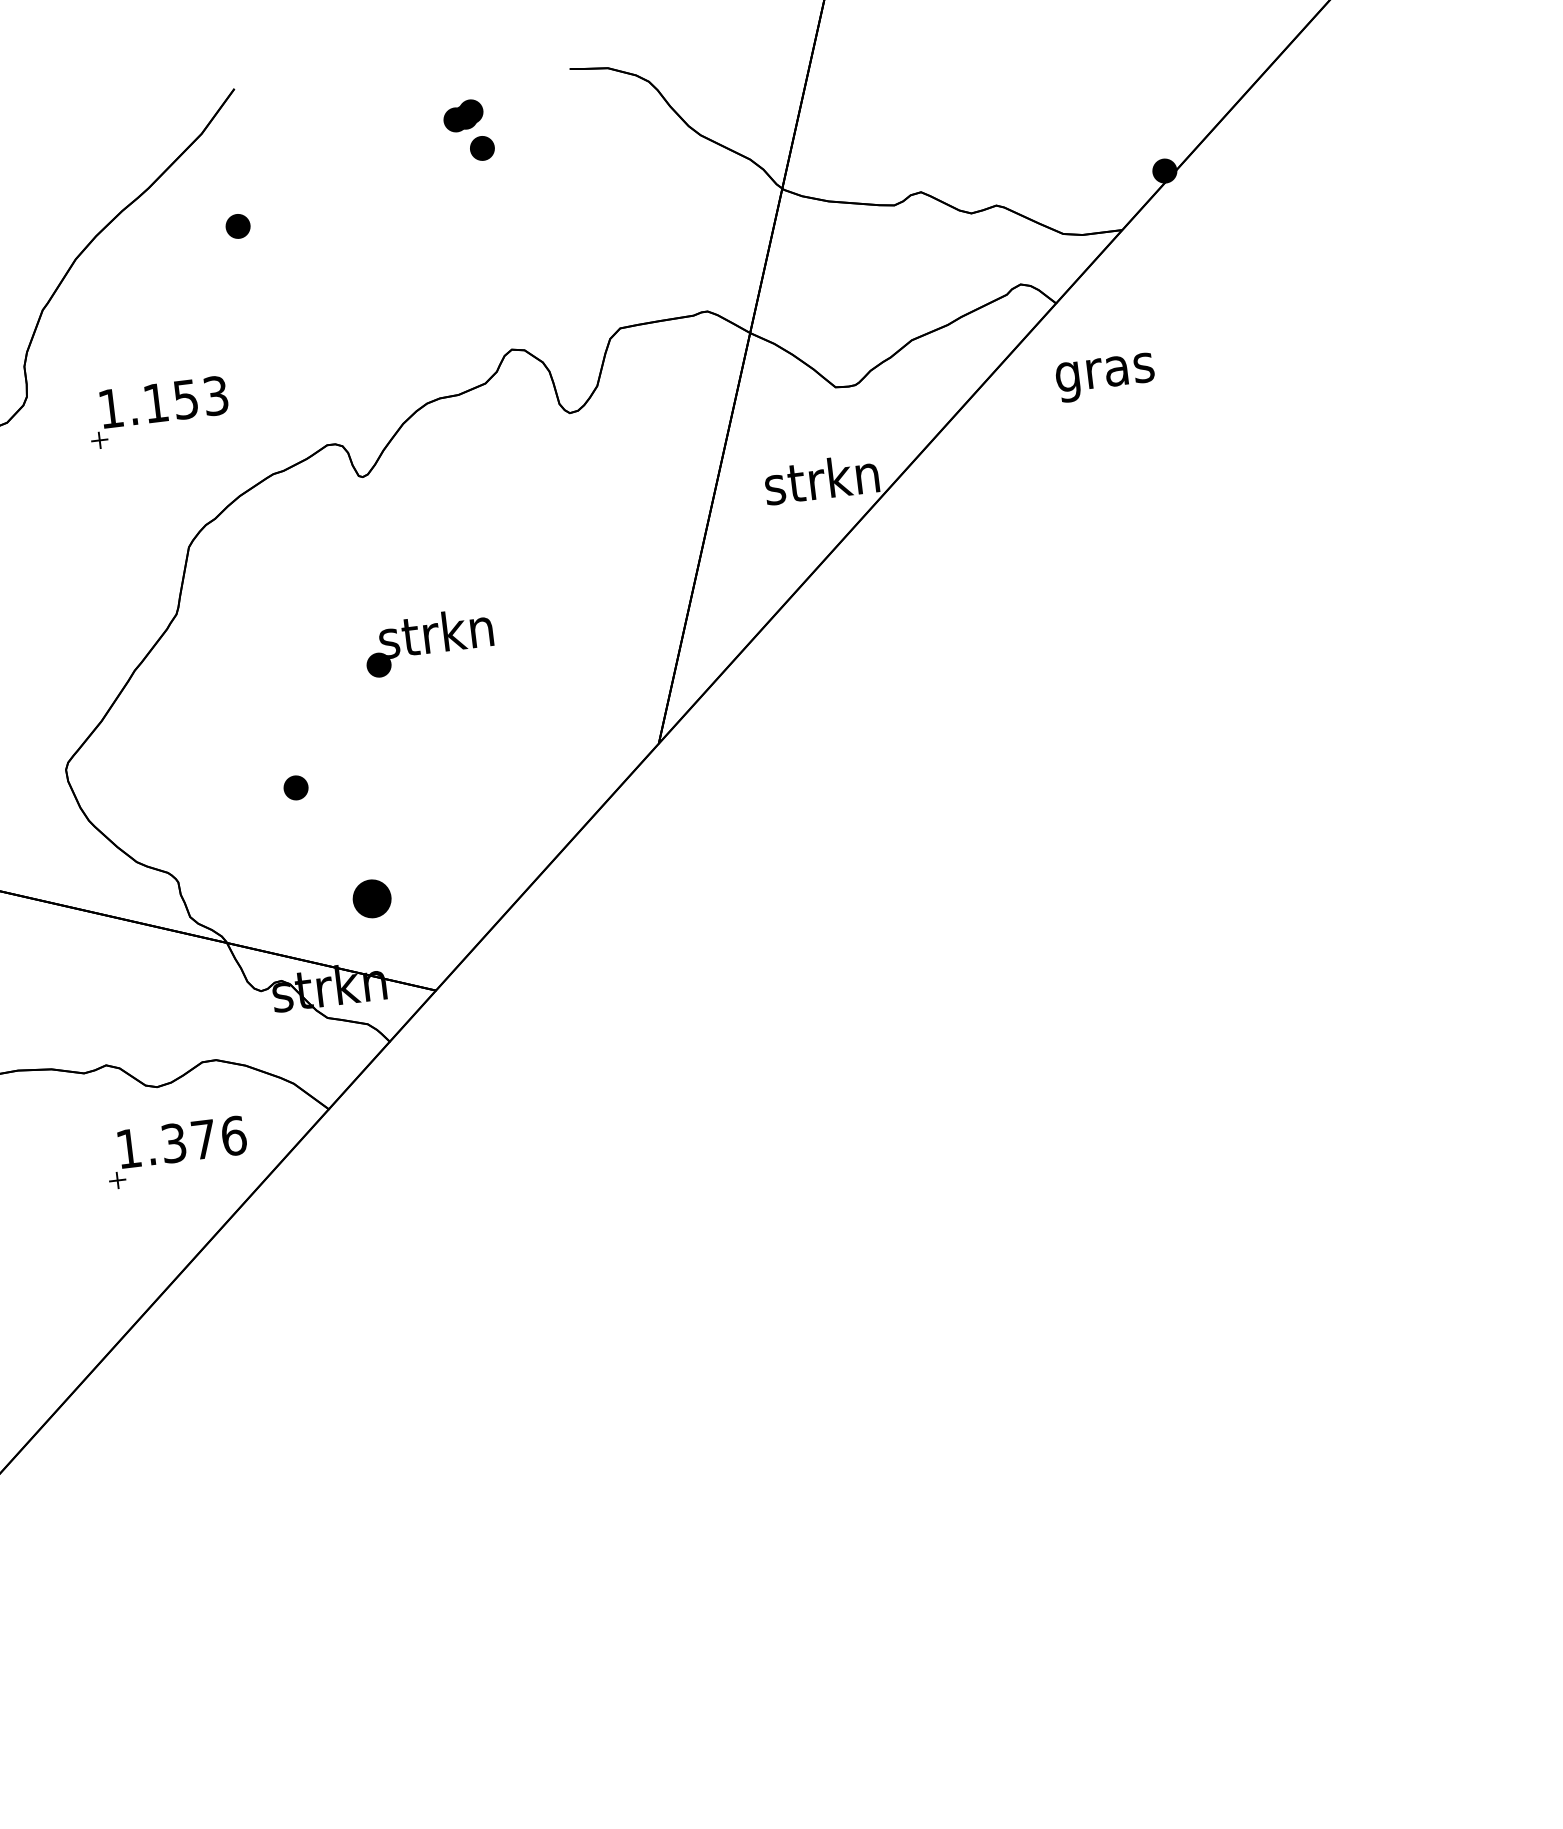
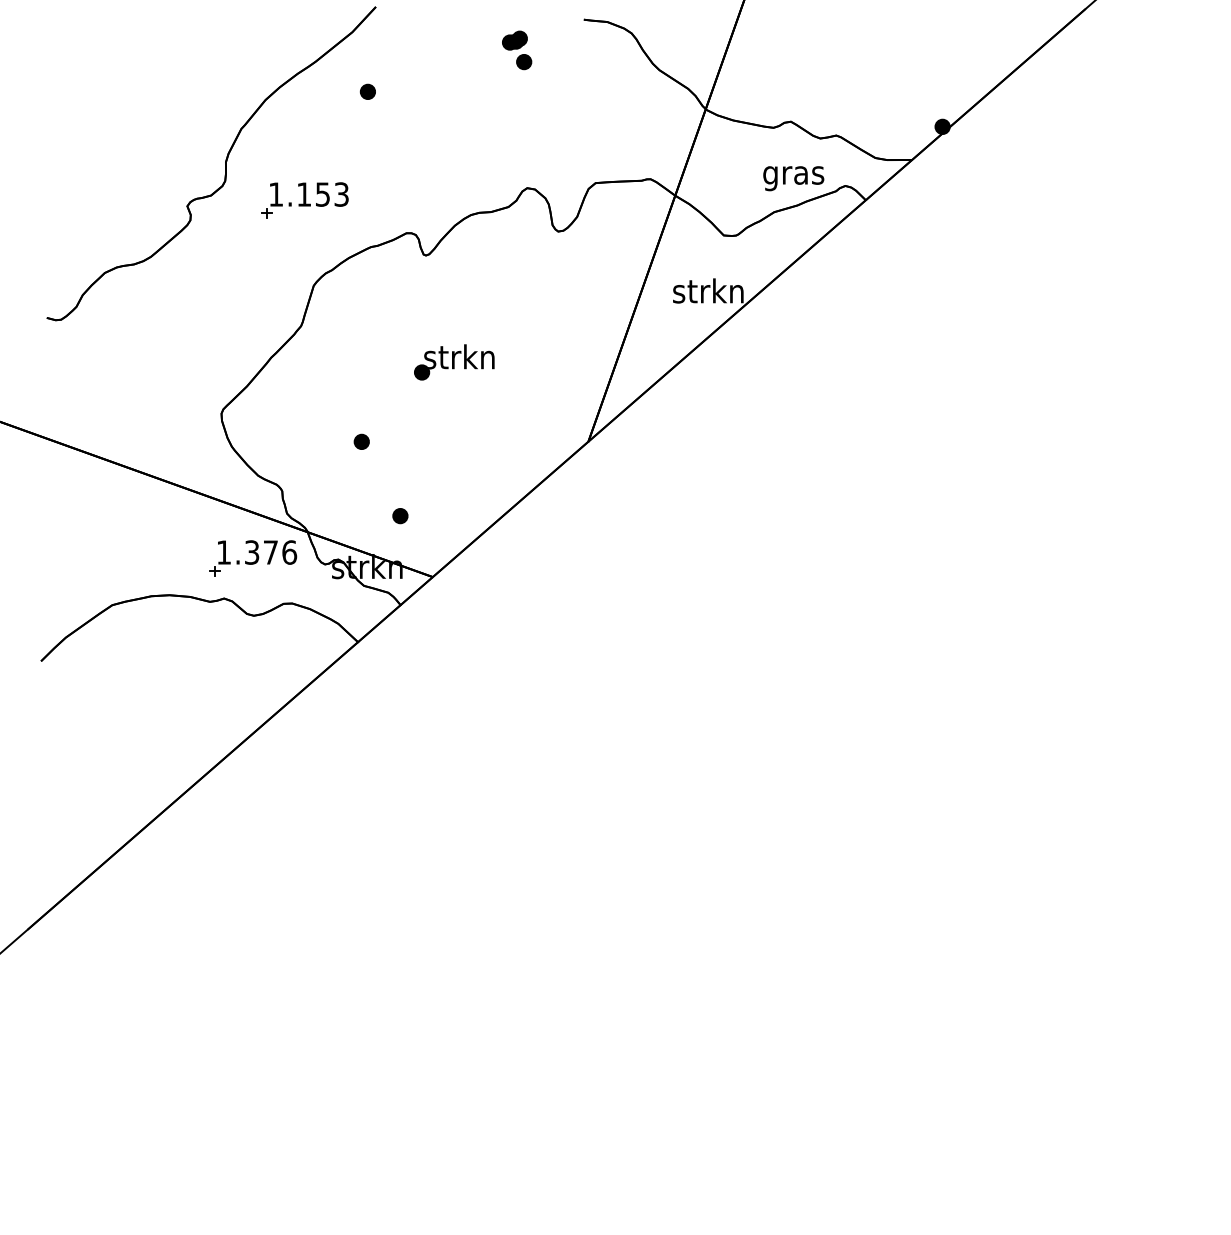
text: (1105, 377) -> (793, 178), moved
part: (372, 899) -> (400, 516), size x0.62
part: (177, 1152) -> (253, 558), moved

